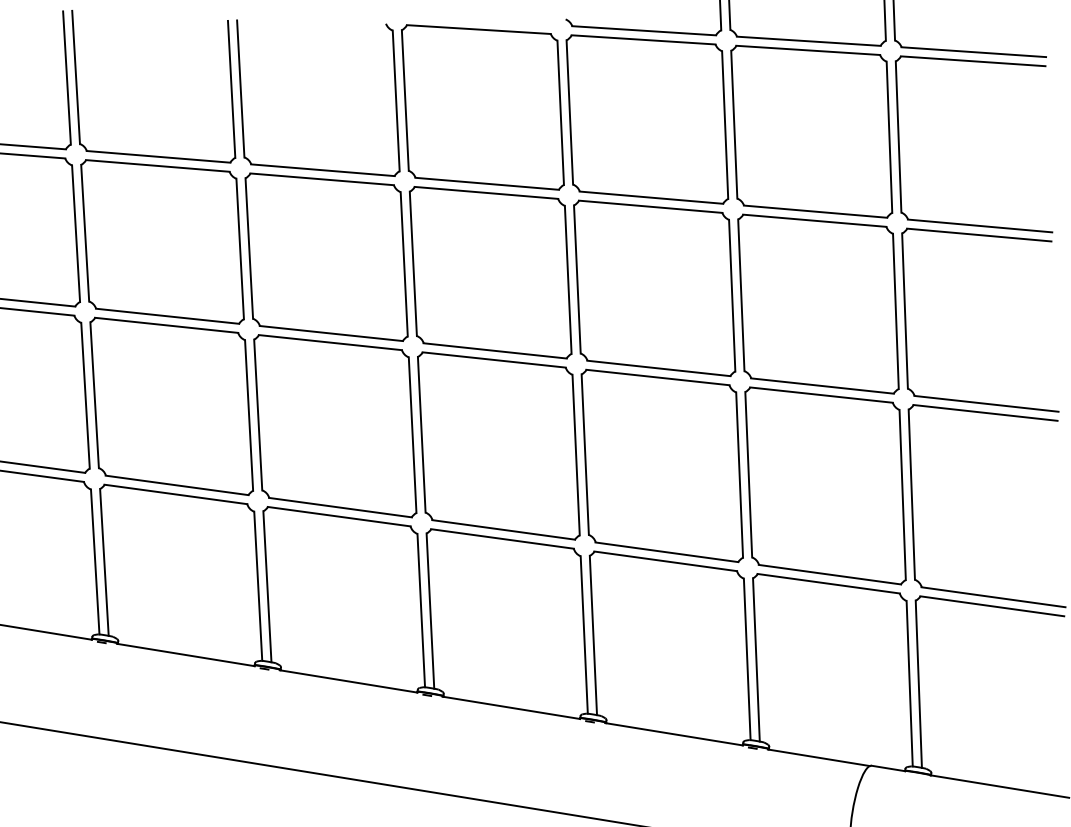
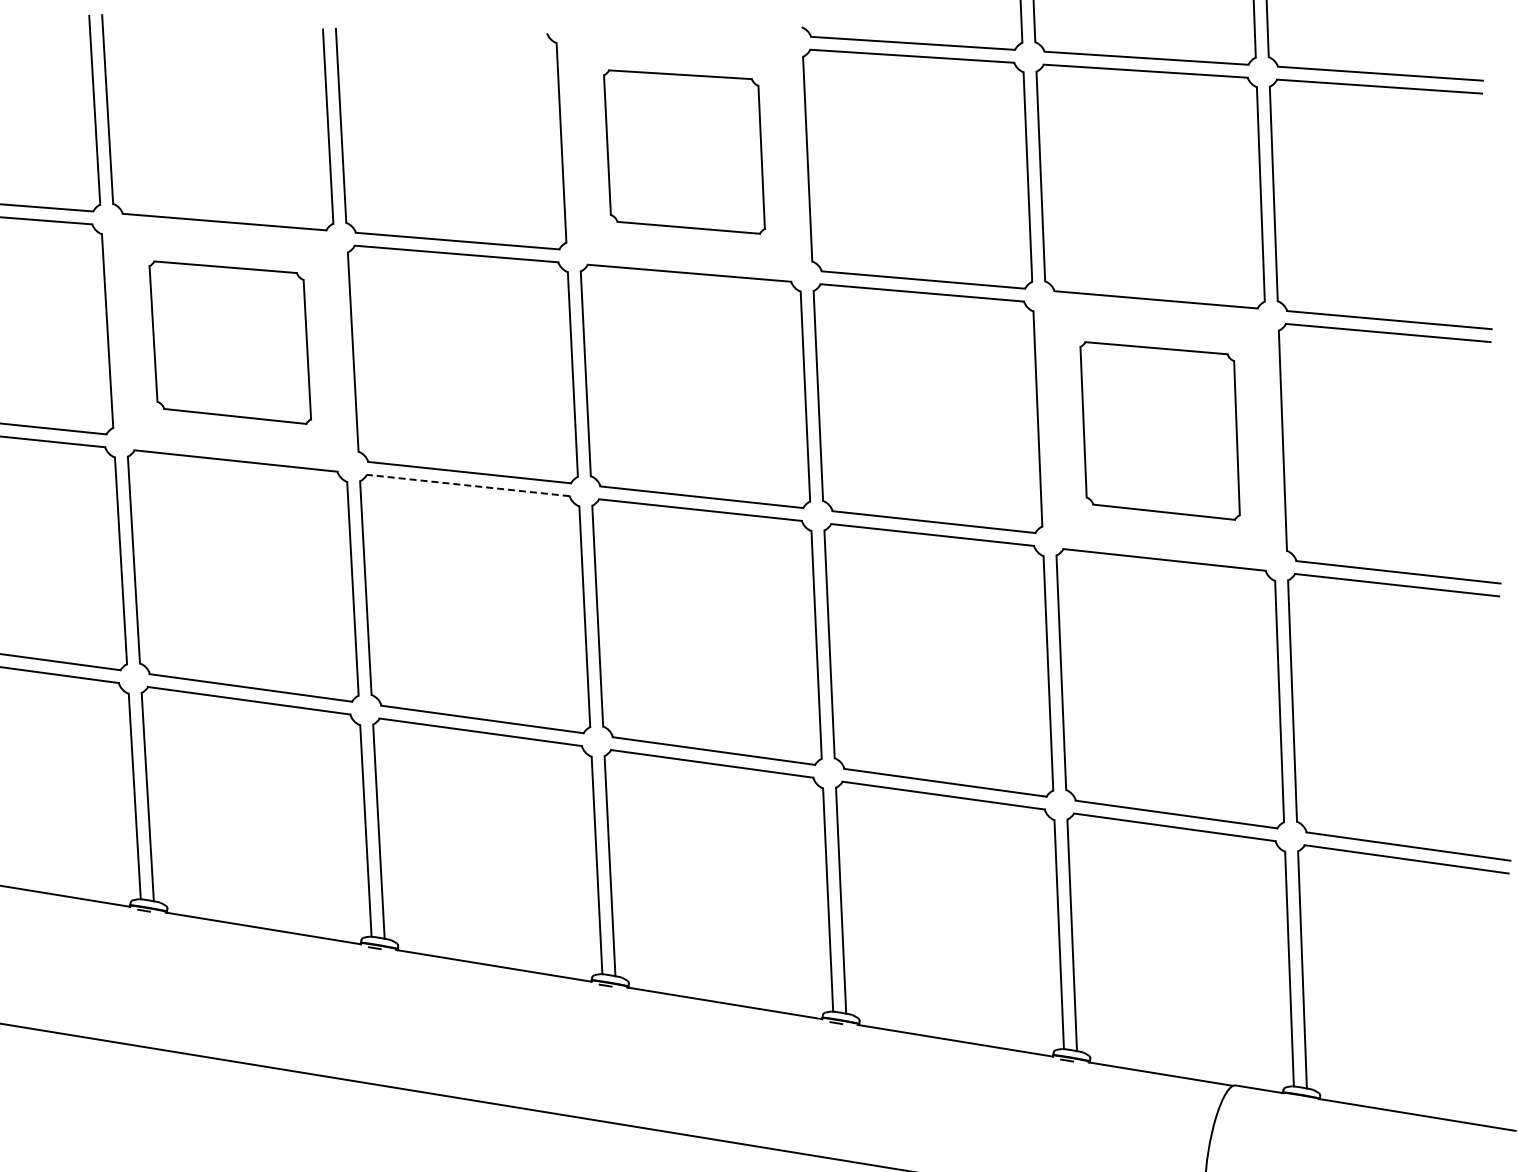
part: (482, 107) -> (684, 151), size x0.7
part: (162, 241) -> (230, 342), size x0.7
part: (817, 303) -> (1159, 430), size x0.7
line: (329, 342) -> (467, 485), solid -> dashed

